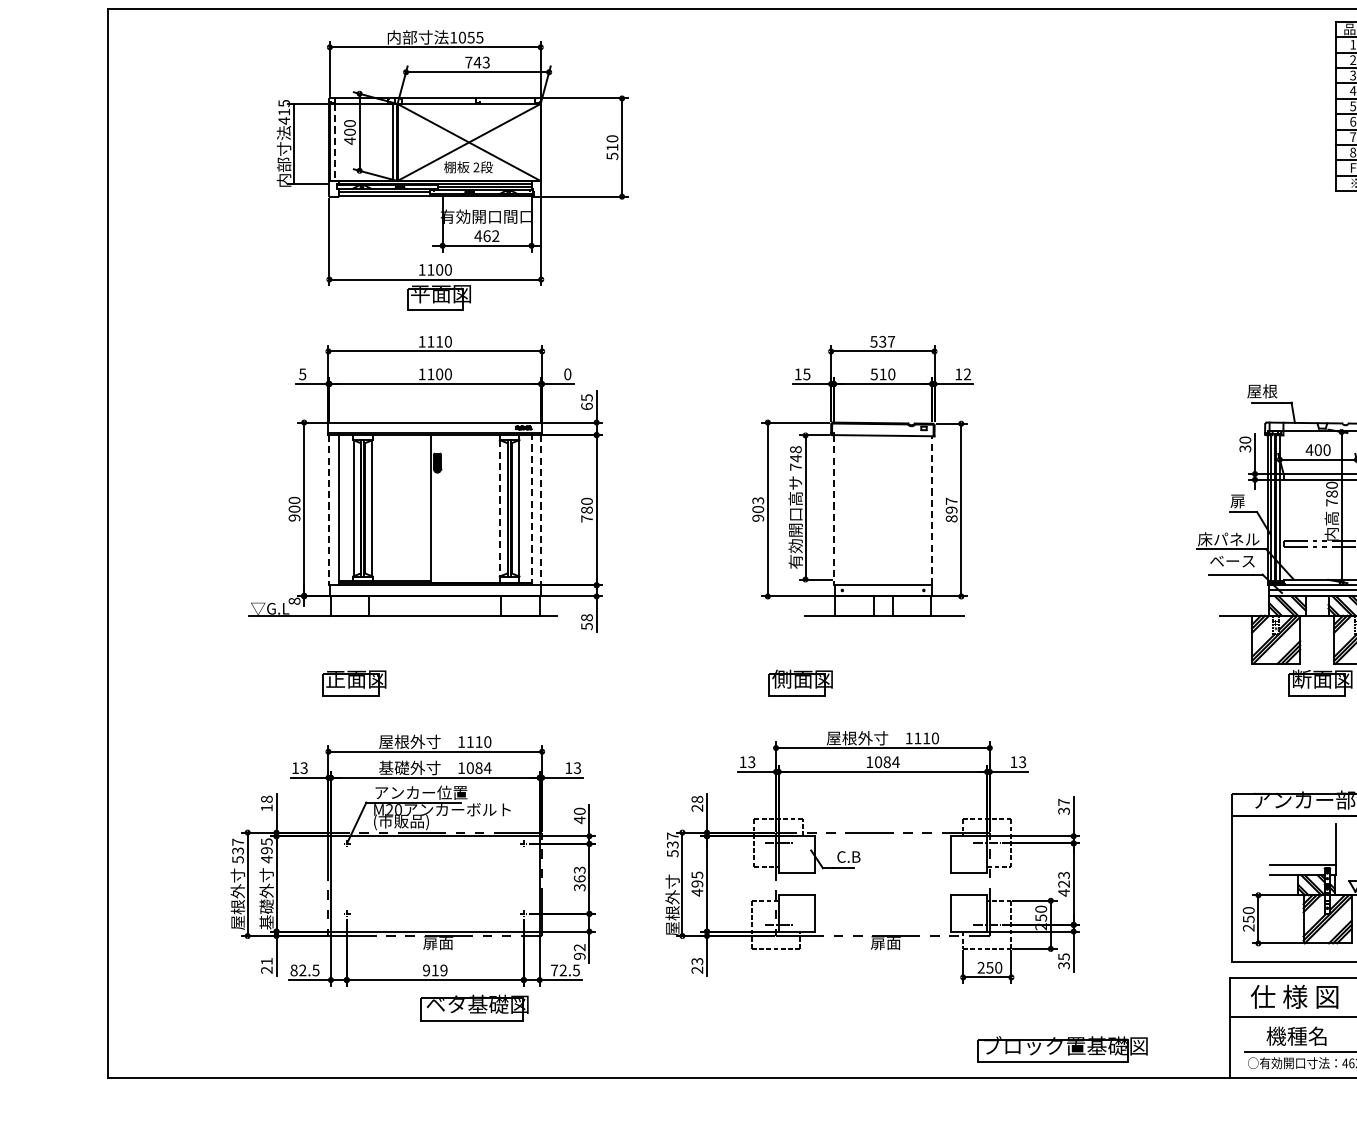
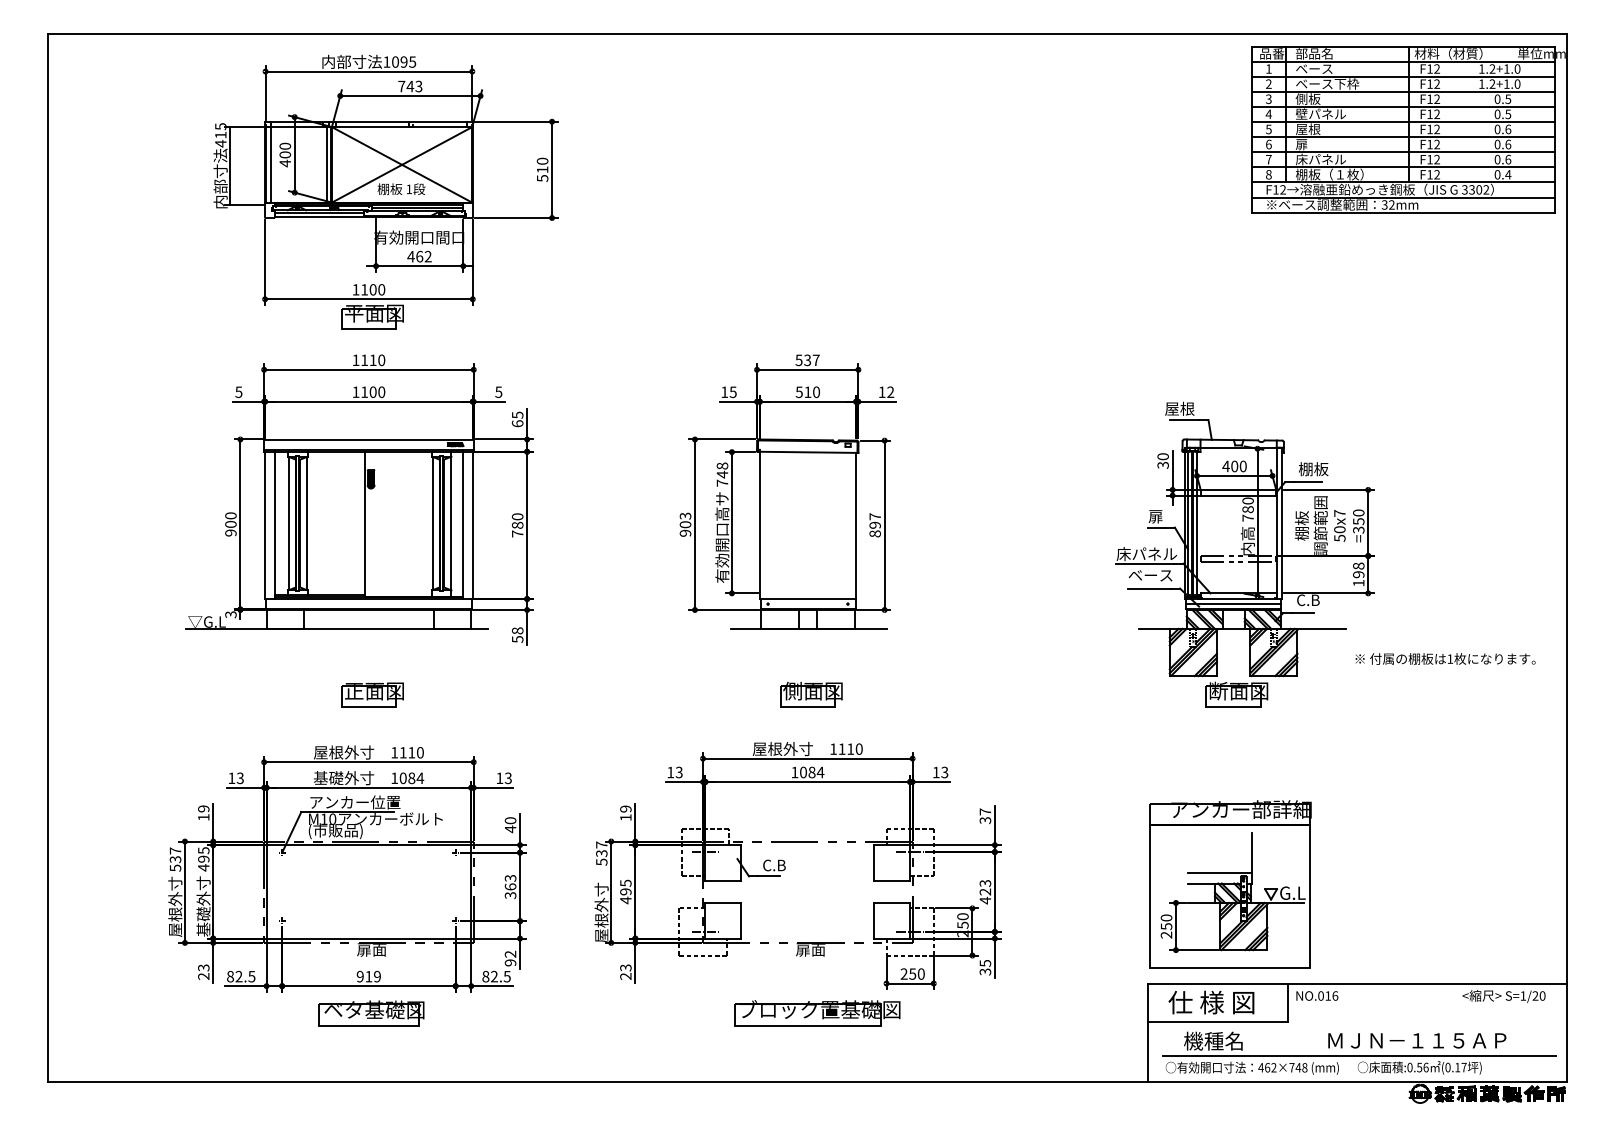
text: (470, 37) -> (403, 61), 1055 -> 1095
line: (335, 142) -> (271, 164), dashed -> solid
text: (476, 166) -> (409, 188), 2 -> 1
text: (567, 373) -> (498, 391), 0 -> 5
line: (500, 508) -> (432, 523), dashed -> solid
line: (531, 509) -> (463, 524), dashed -> solid
line: (329, 510) -> (265, 525), dashed -> solid
line: (540, 510) -> (472, 525), dashed -> solid
line: (833, 510) -> (759, 525), dashed -> solid
line: (932, 510) -> (856, 525), dashed -> solid
text: (294, 601) -> (230, 614), 8 -> 3
part: (354, 682) -> (372, 694), moved
part: (801, 682) -> (811, 694), moved
text: (266, 798) -> (203, 808), 18 -> 19
text: (696, 804) -> (625, 813), 28 -> 19
text: (388, 809) -> (323, 818), M20 -> M10
text: (266, 961) -> (203, 967), 21 -> 23
text: (554, 970) -> (485, 976), 72.5 -> 82.5
part: (474, 1008) -> (371, 1013), moved
part: (1063, 1049) -> (817, 1013), moved

